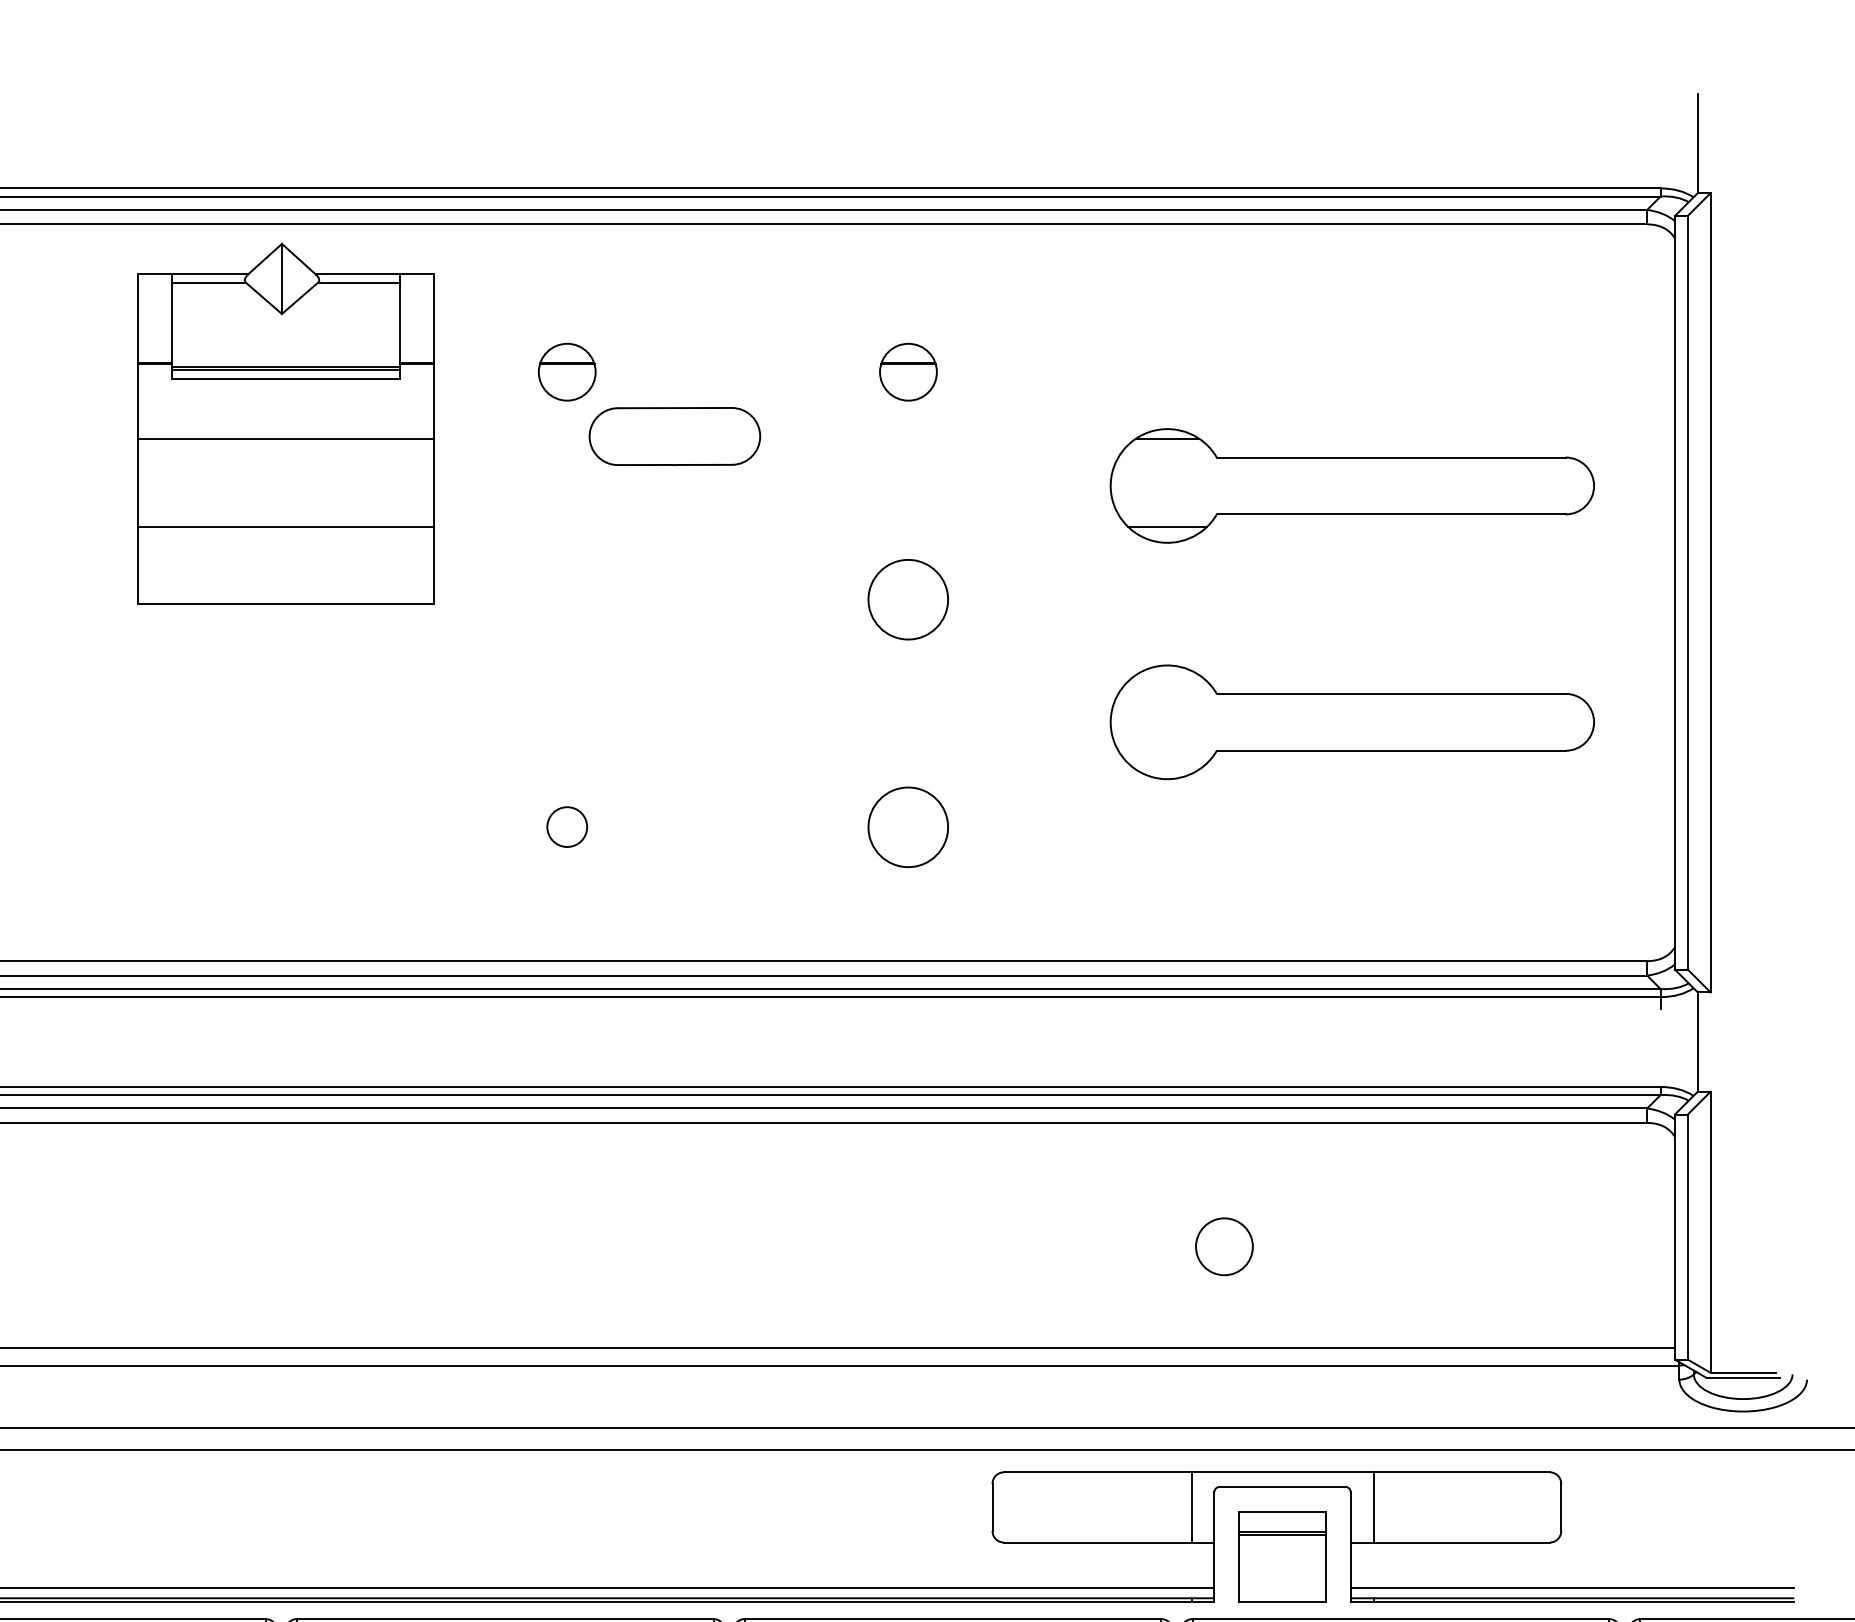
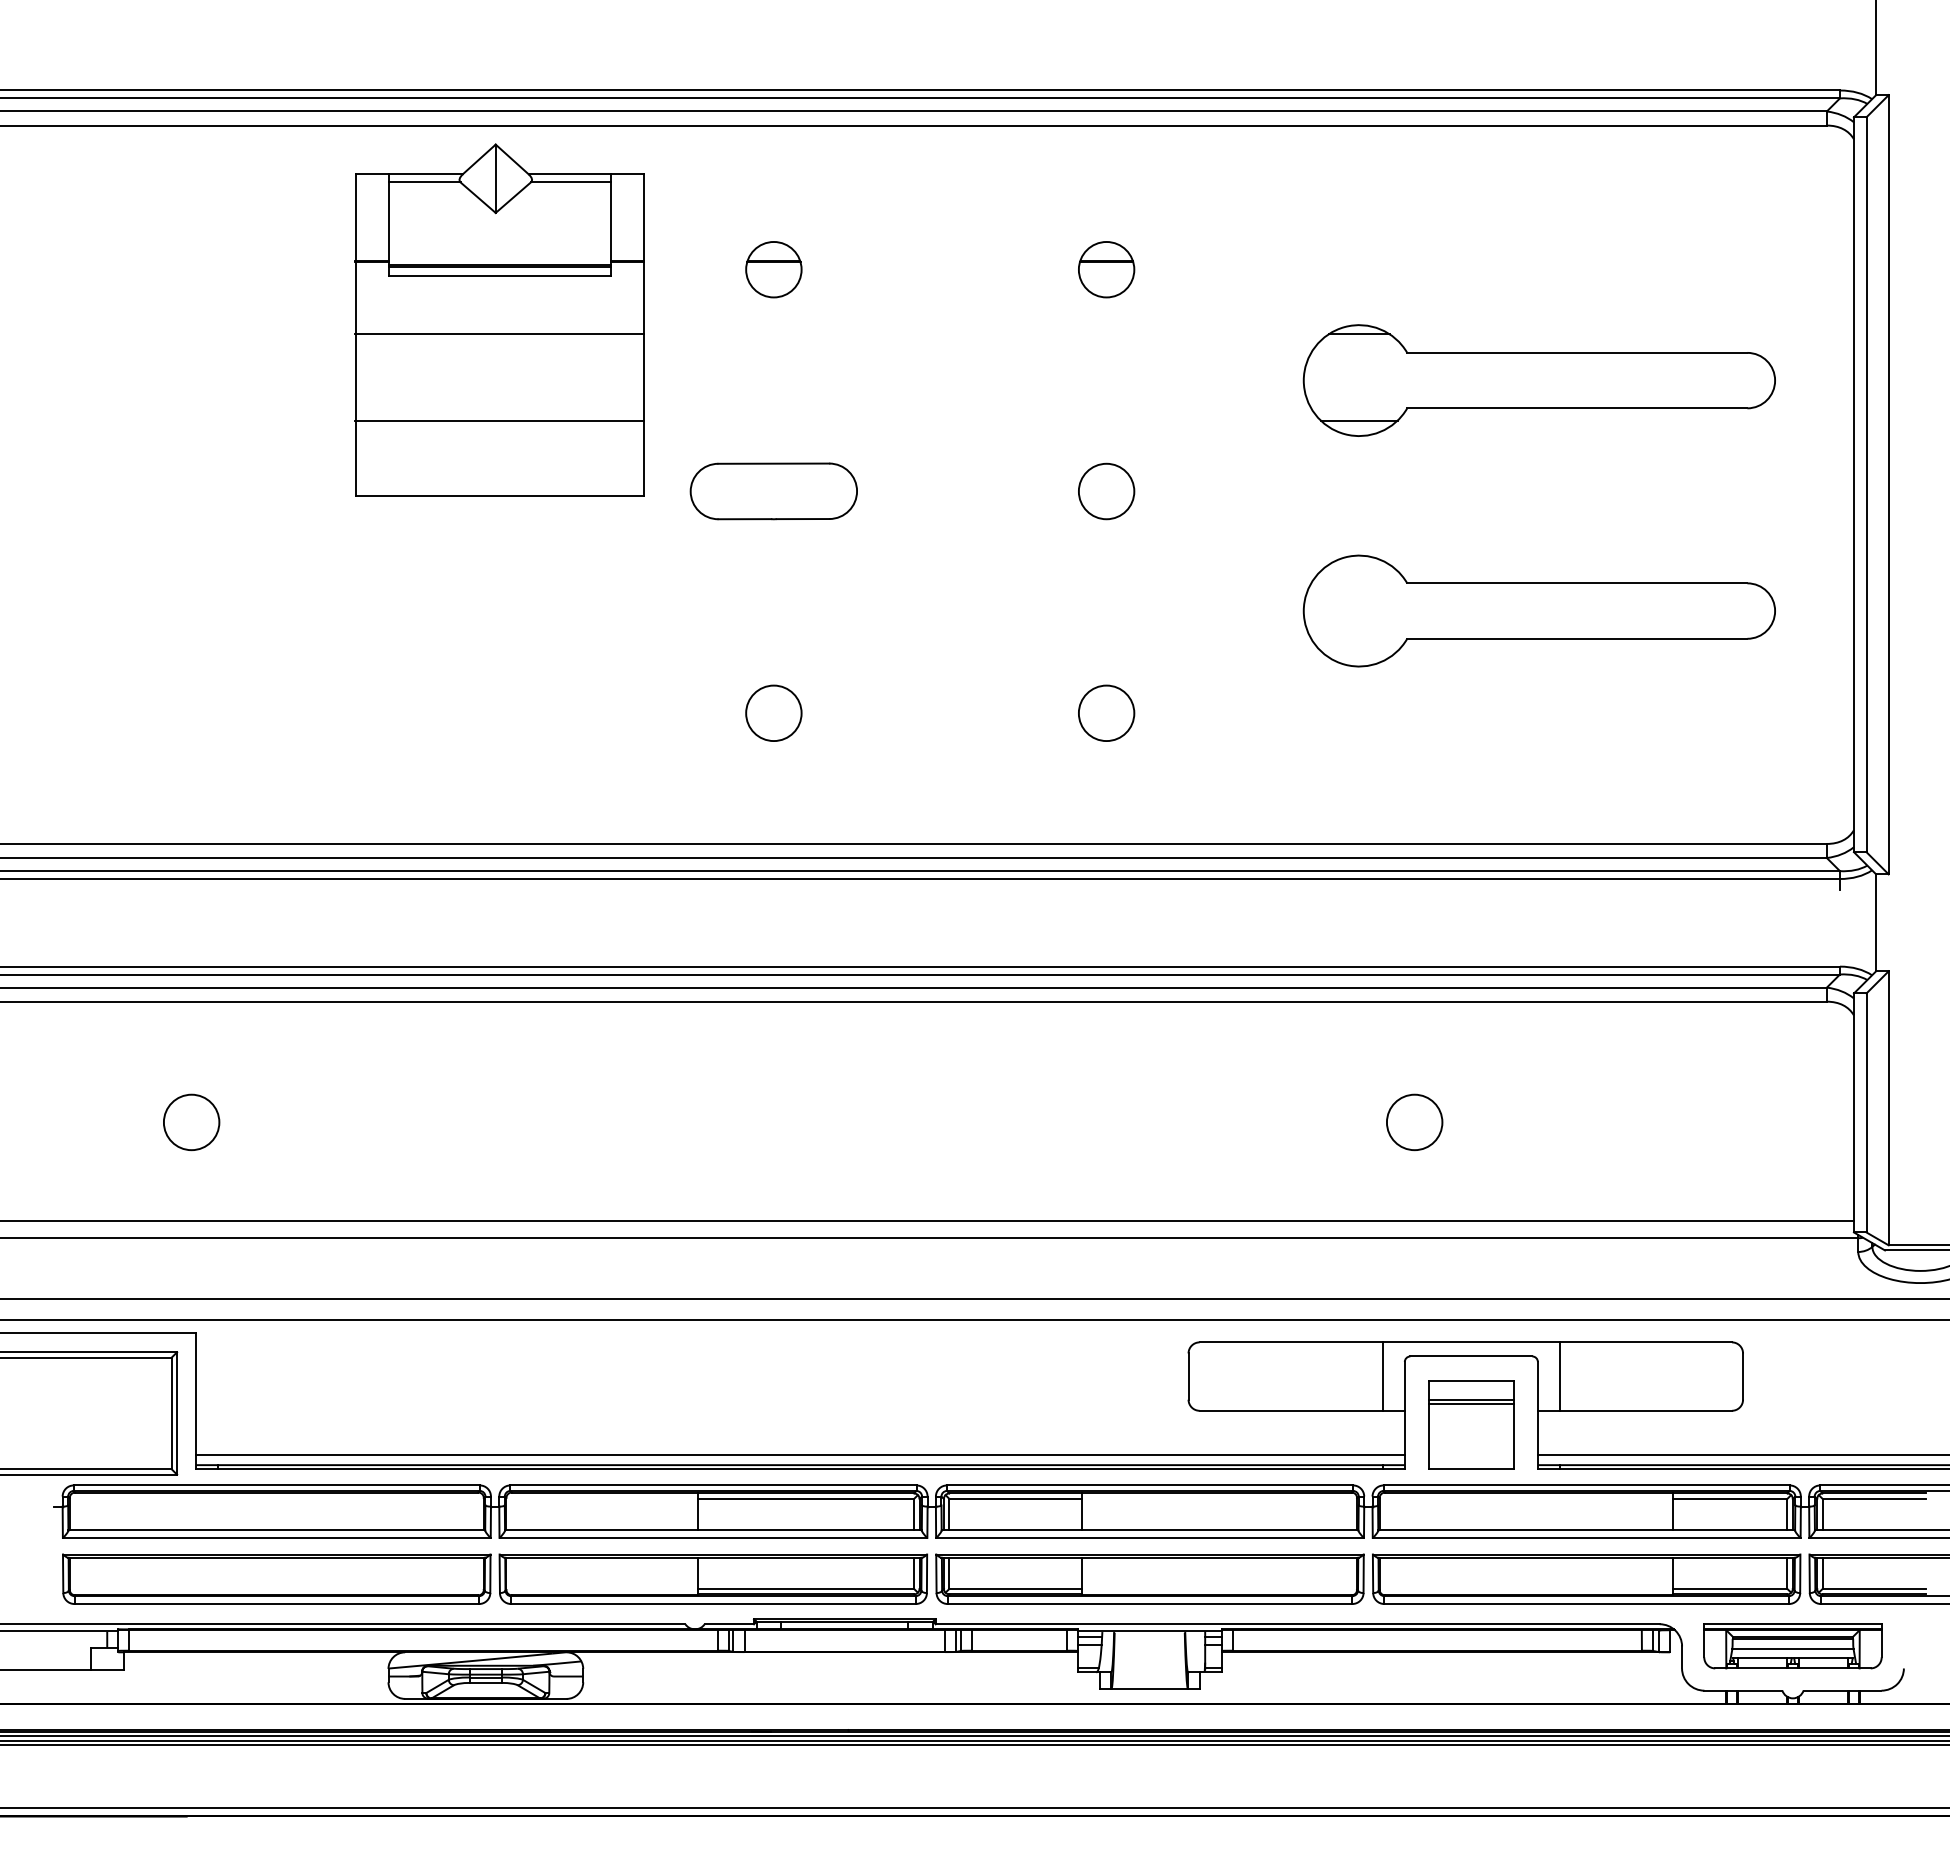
part: (674, 436) -> (773, 491), moved
circle: (908, 599) -> (1106, 491), size x0.71
circle: (566, 826) -> (773, 712), size x1.43
circle: (908, 826) -> (1106, 712), size x0.71

